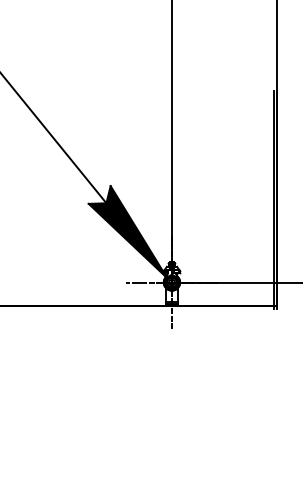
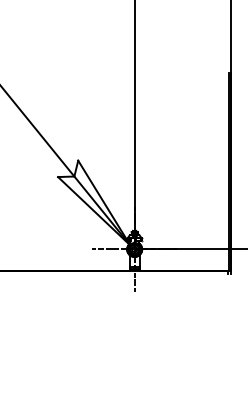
fill: (127, 232) -> (93, 203), removed

